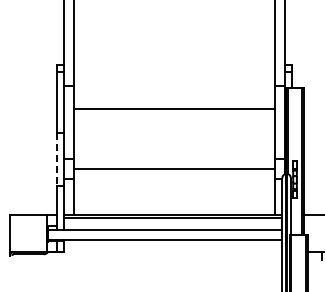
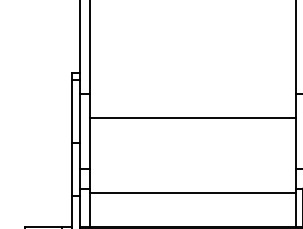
line: (56, 159) -> (72, 169), dashed -> solid
line: (174, 169) -> (193, 193), moved

